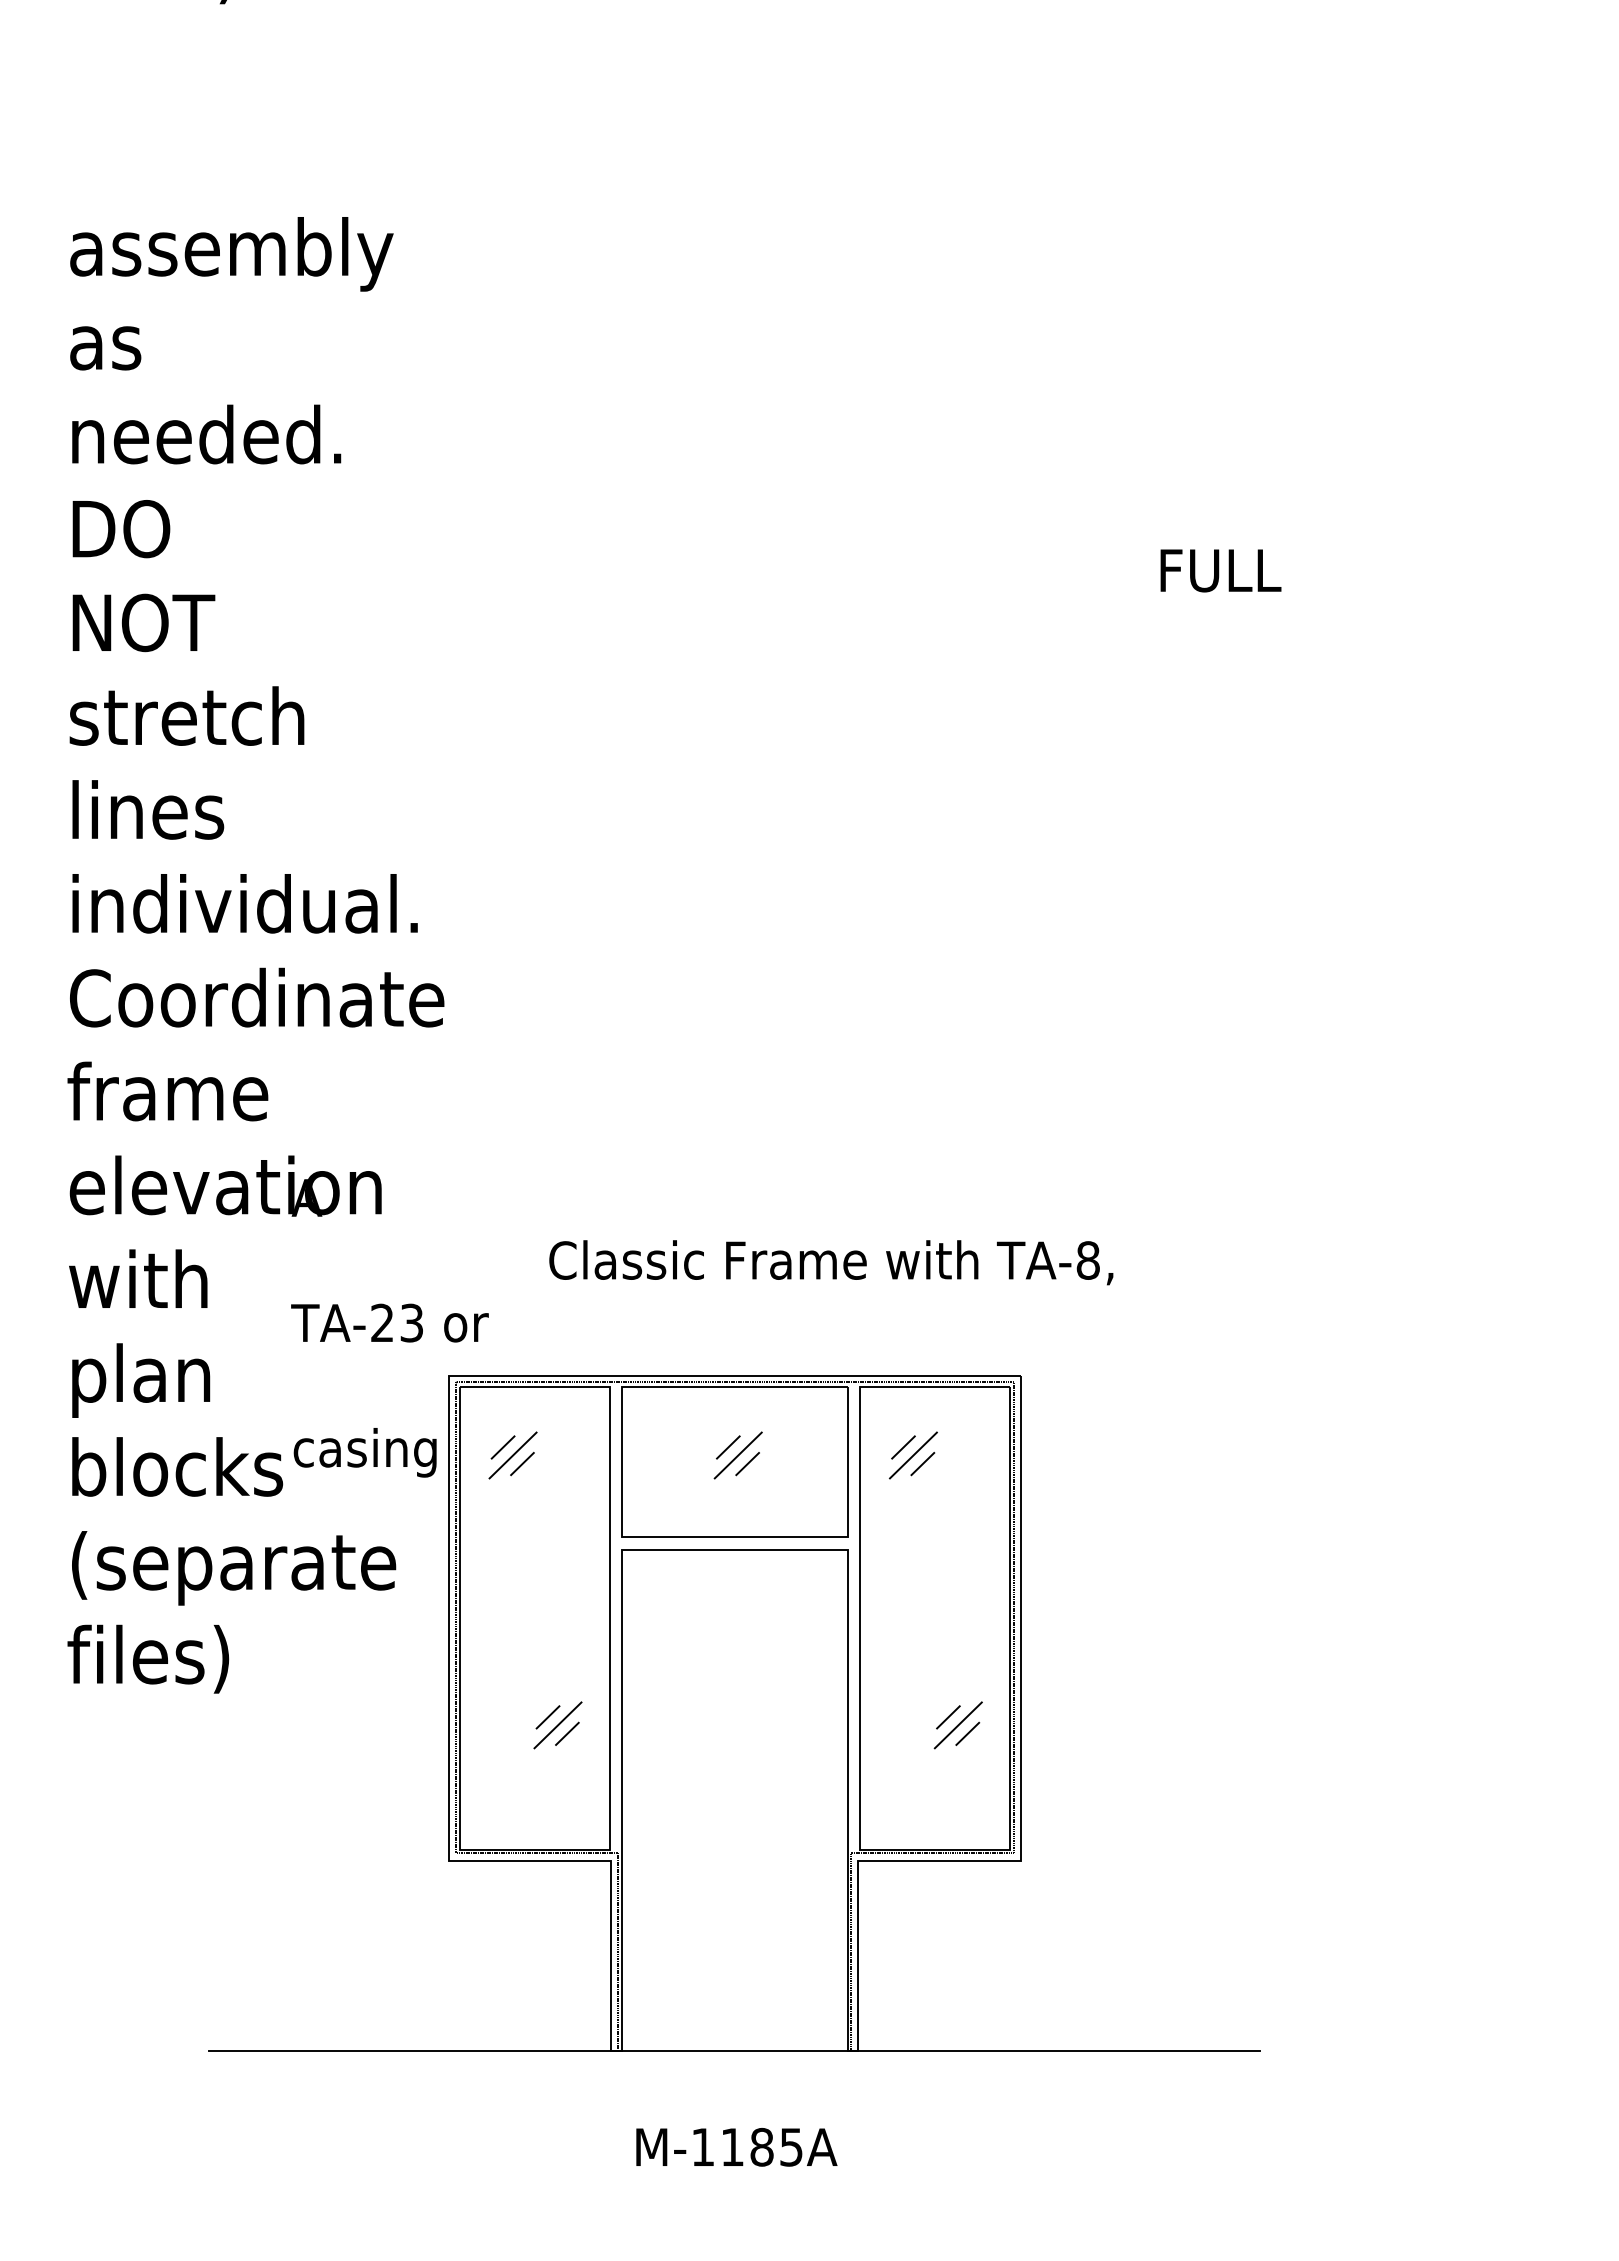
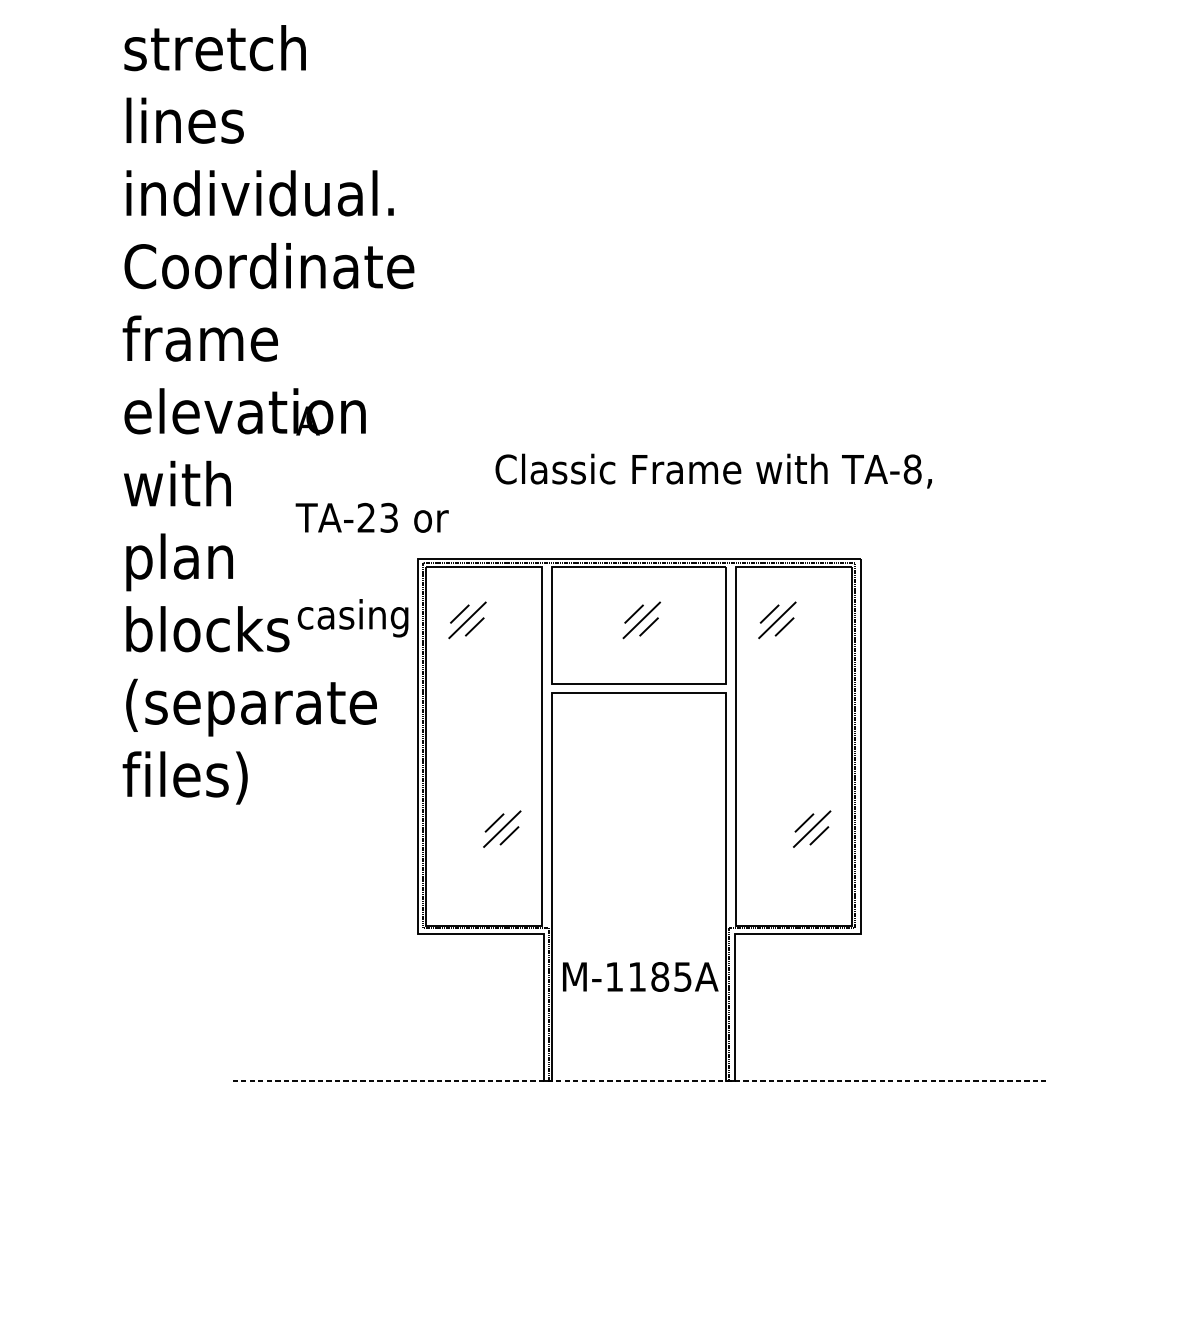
line: (735, 2051) -> (639, 1081), solid -> dashed
text: (736, 2147) -> (640, 977), moved

